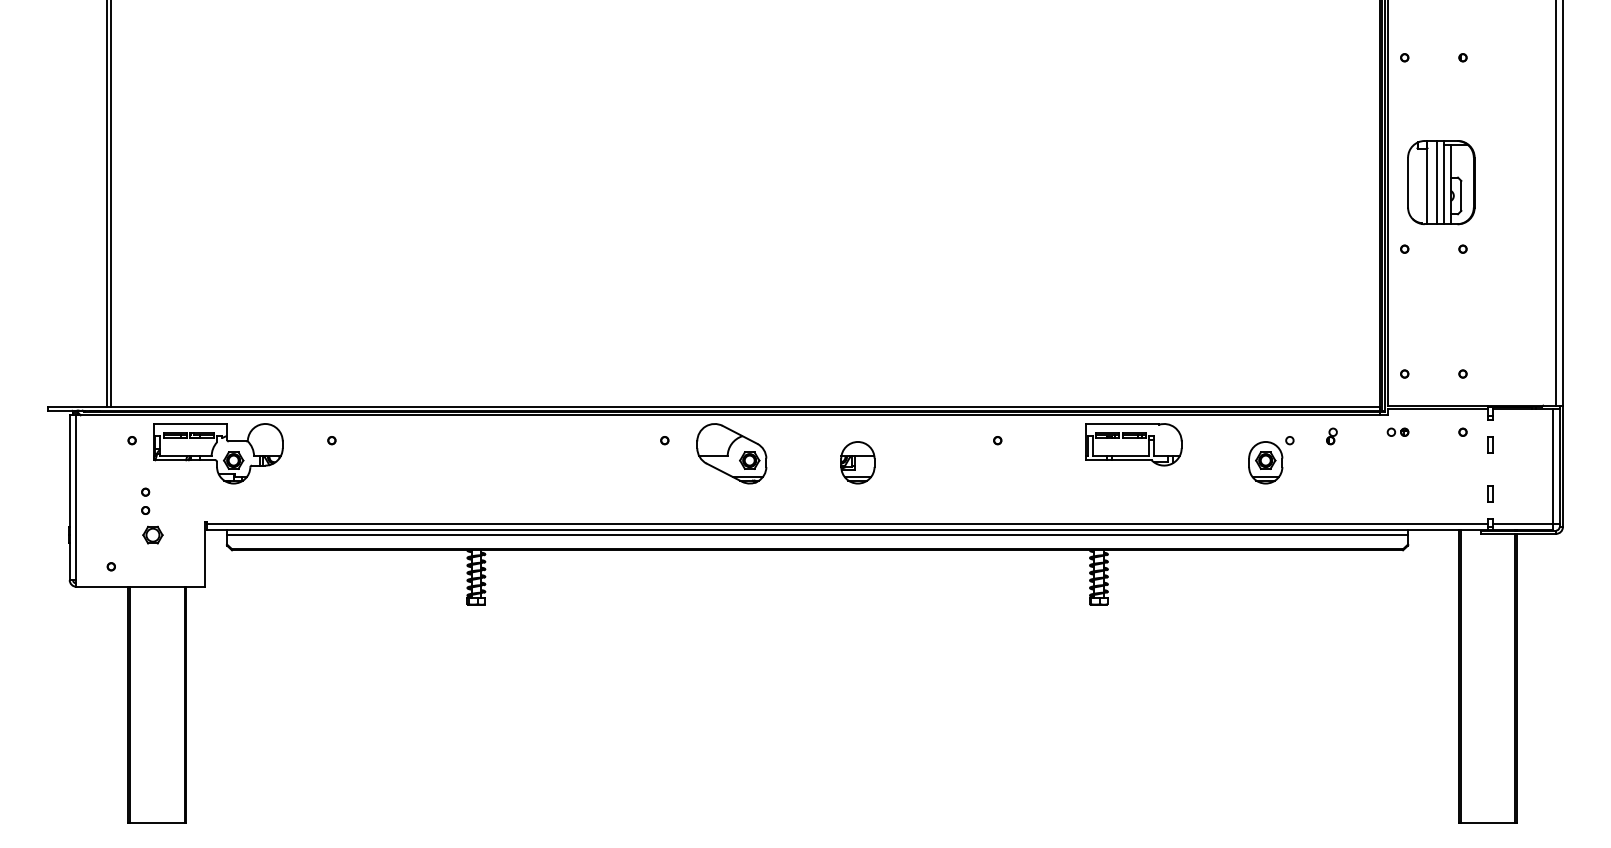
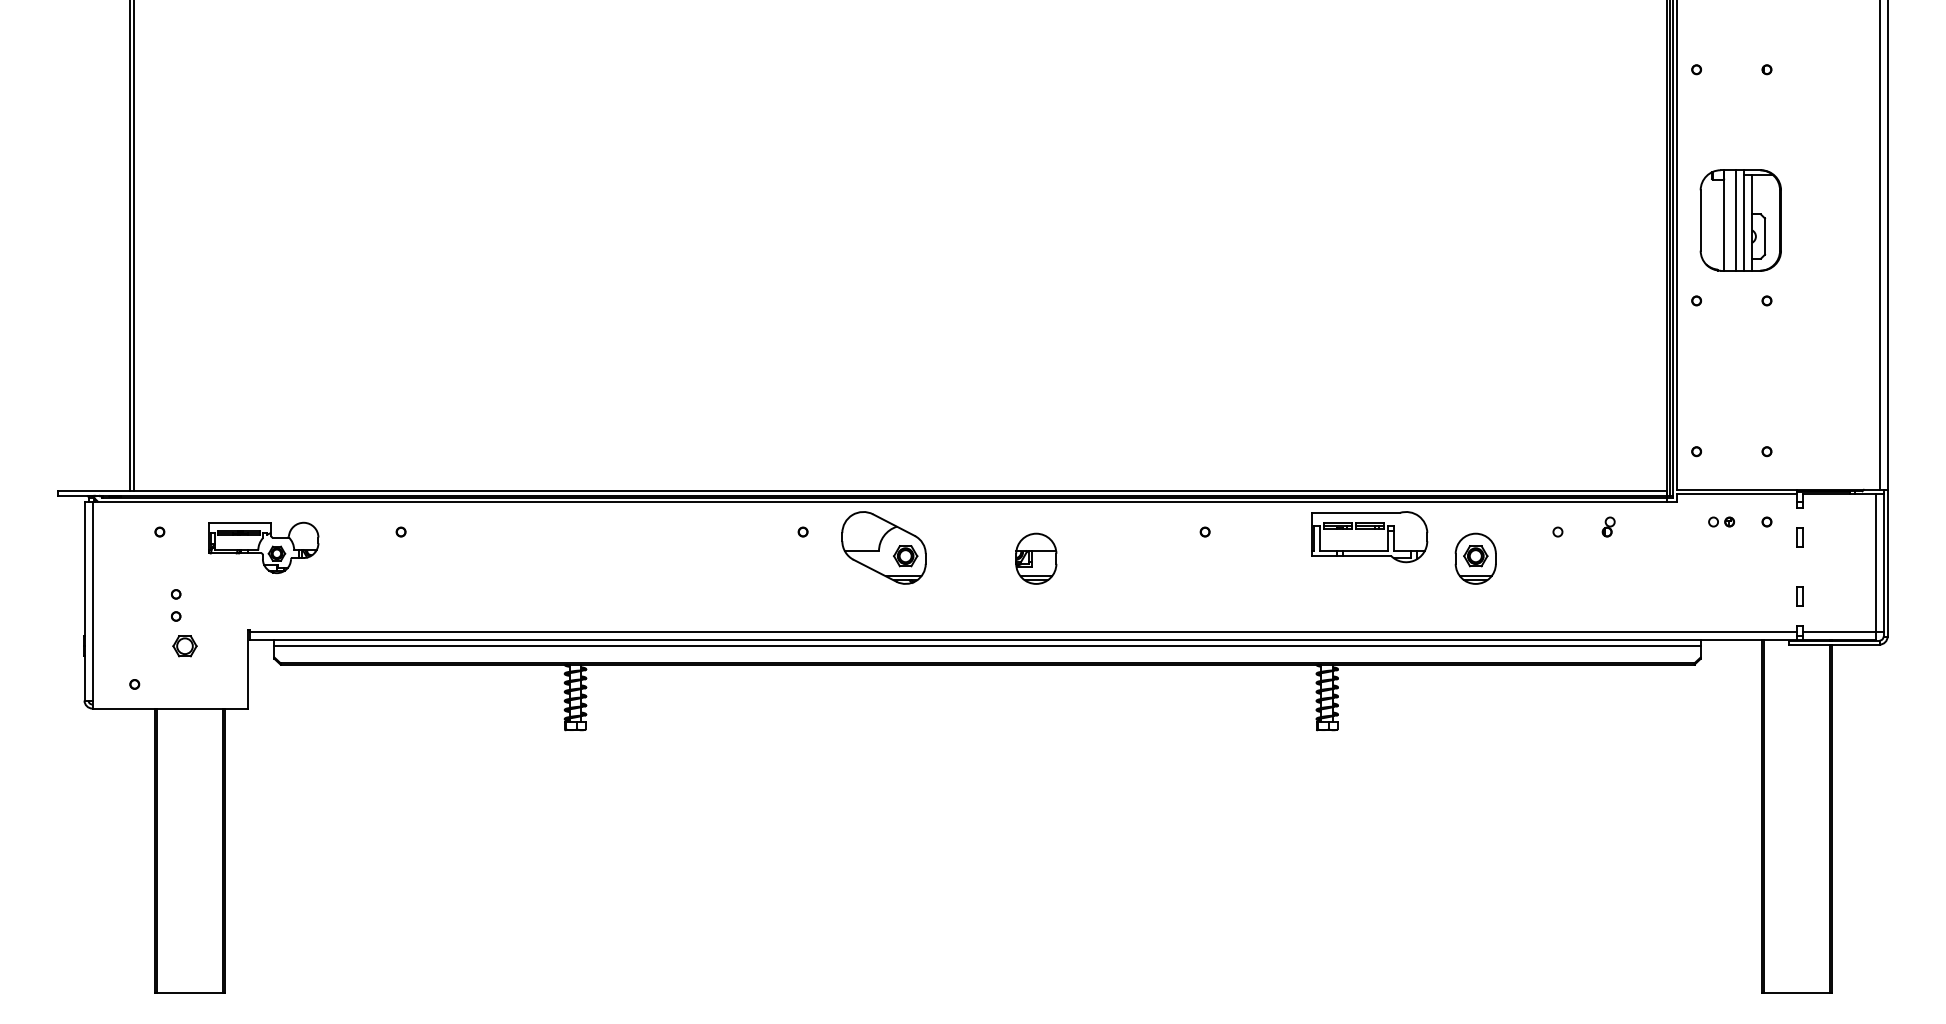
part: (1398, 431) -> (1721, 521), moved
part: (217, 453) -> (263, 547), size x0.7
part: (1265, 462) -> (1475, 558), moved

